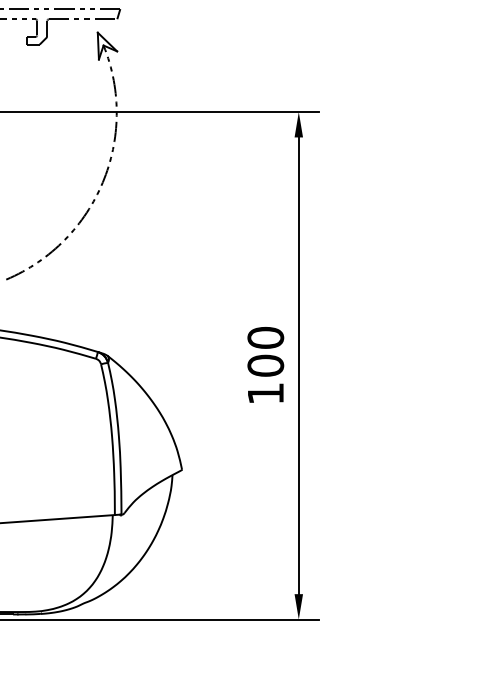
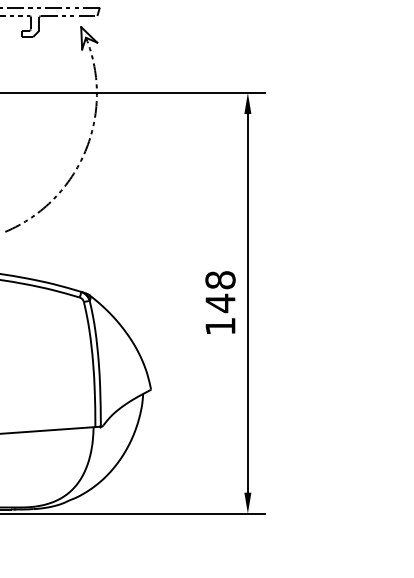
text: (265, 351) -> (220, 291), 100 -> 148

